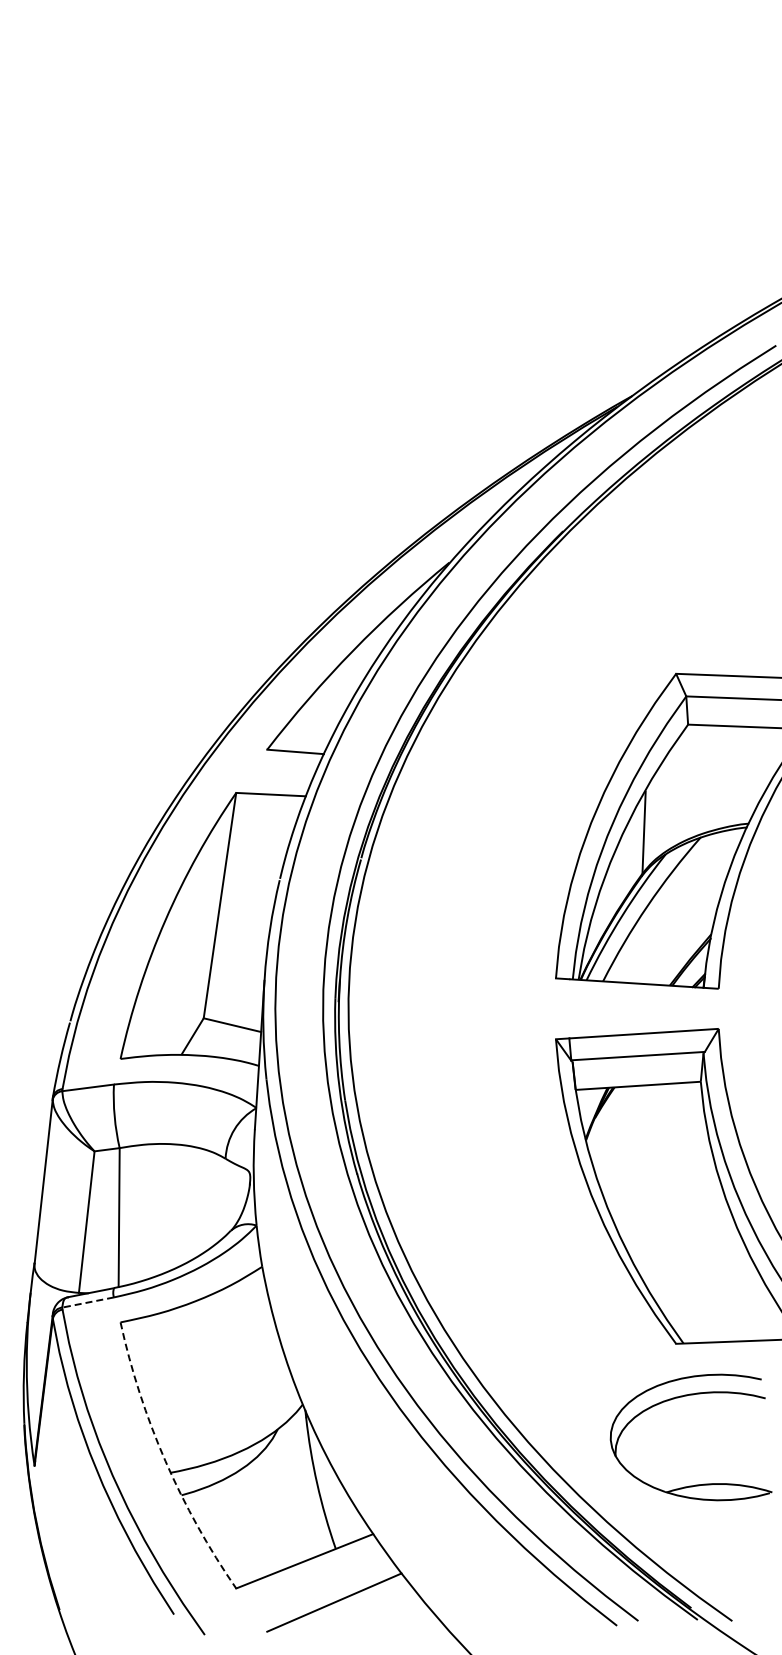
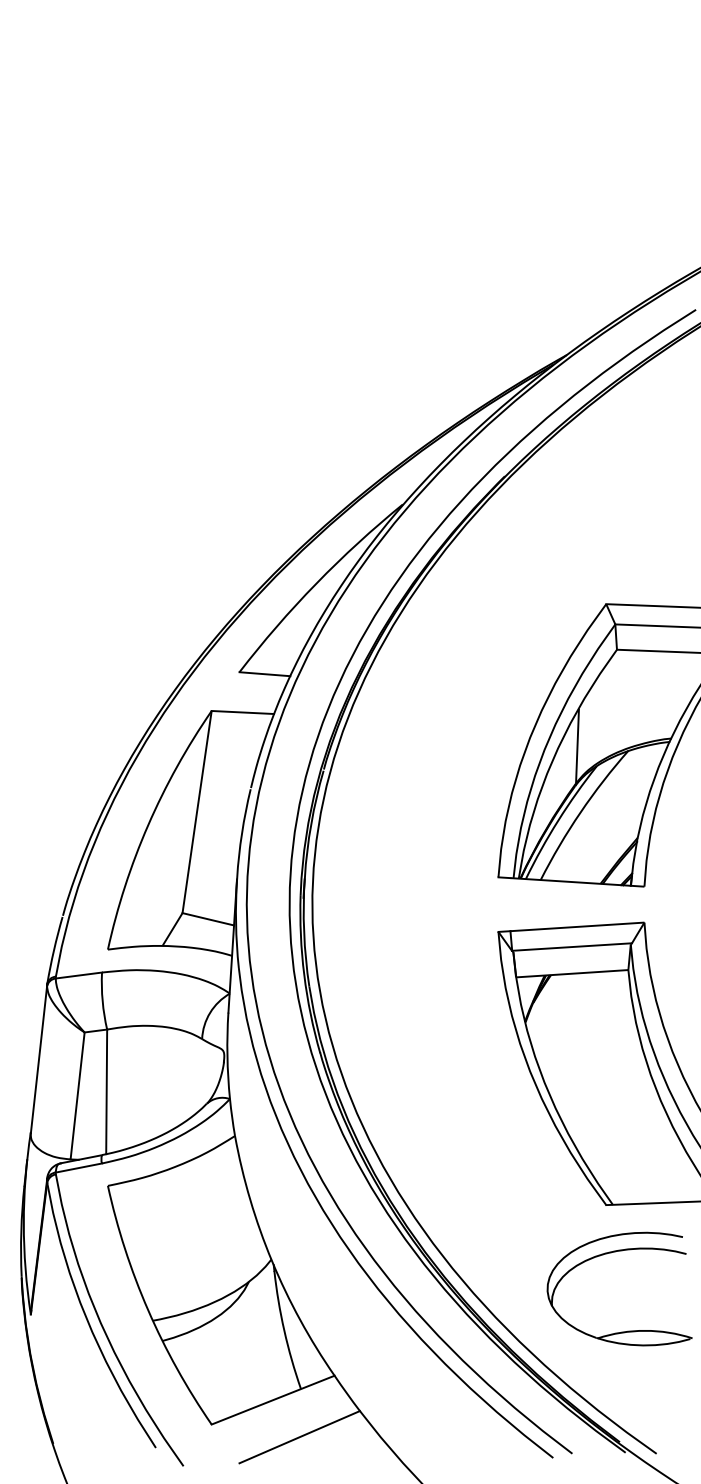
line: (87, 1302) -> (78, 1168), dashed -> solid
arc: (165, 1461) -> (148, 1310), dashed -> solid

